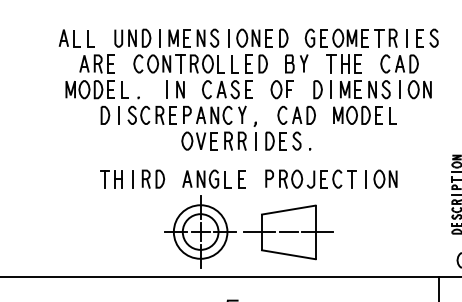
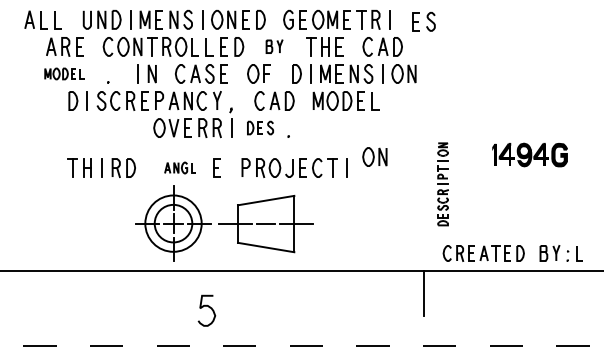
part: (426, 37) -> (423, 21), moved
part: (296, 63) -> (274, 46), size x0.7
part: (96, 89) -> (64, 73), size x0.6
part: (283, 140) -> (260, 127), size x0.7
part: (206, 178) -> (179, 167), size x0.6
part: (385, 178) -> (374, 156), moved

